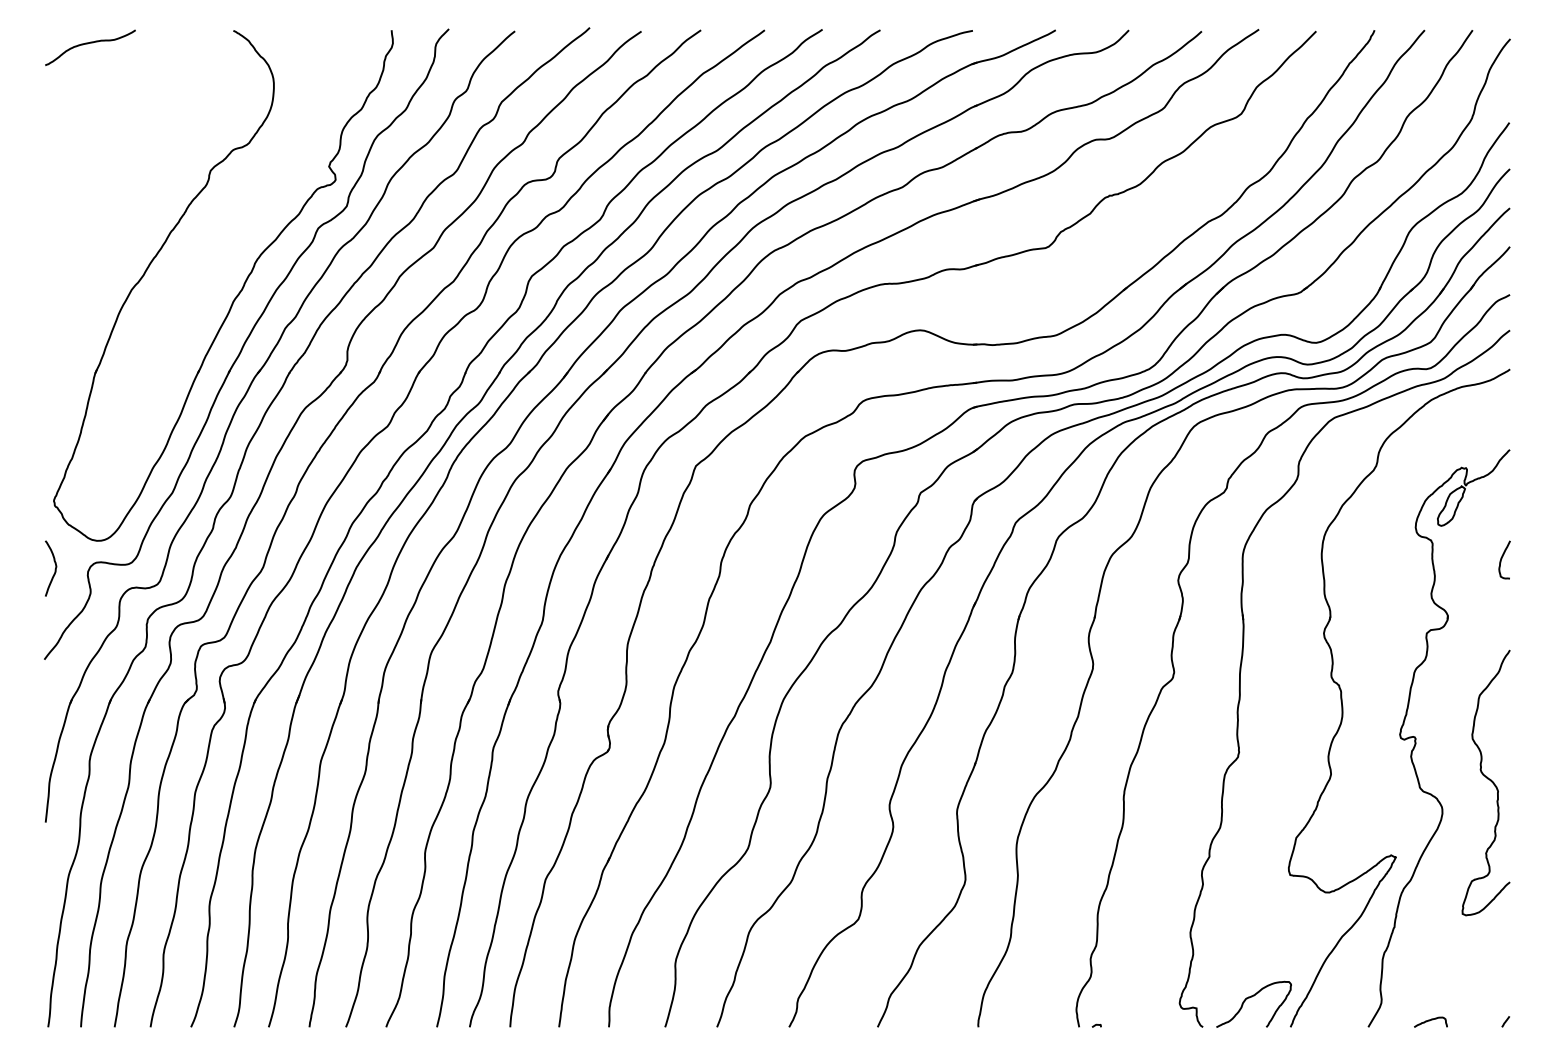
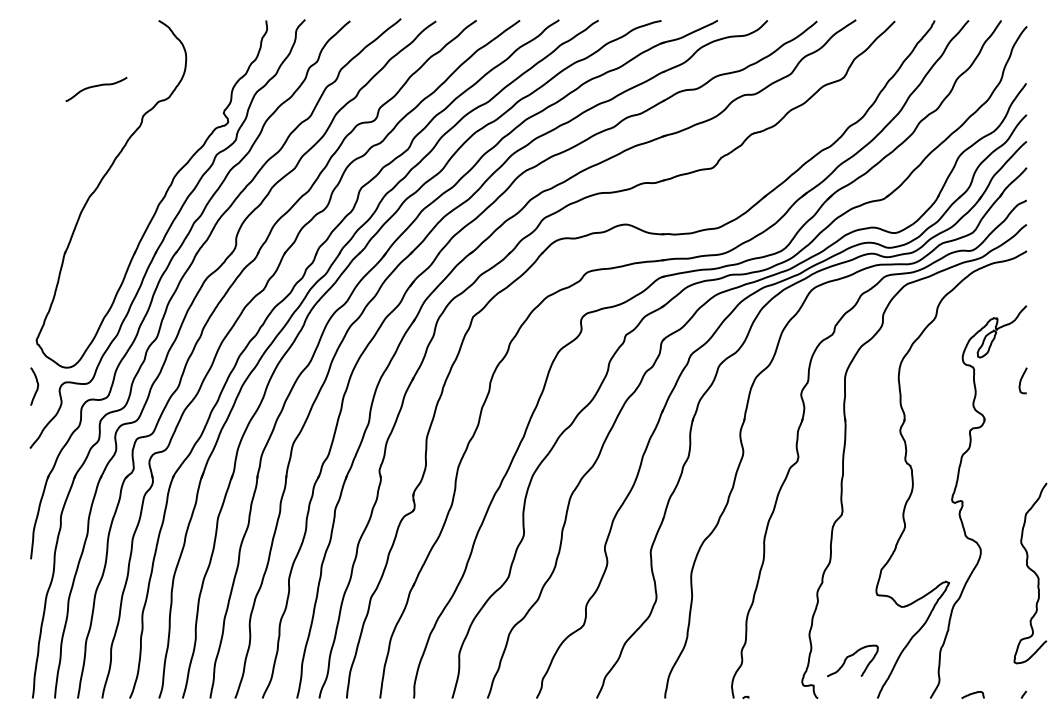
curve: (89, 44) -> (95, 87), moved
curve: (1487, 780) -> (1031, 571), moved
curve: (1252, 997) -> (851, 656), moved

